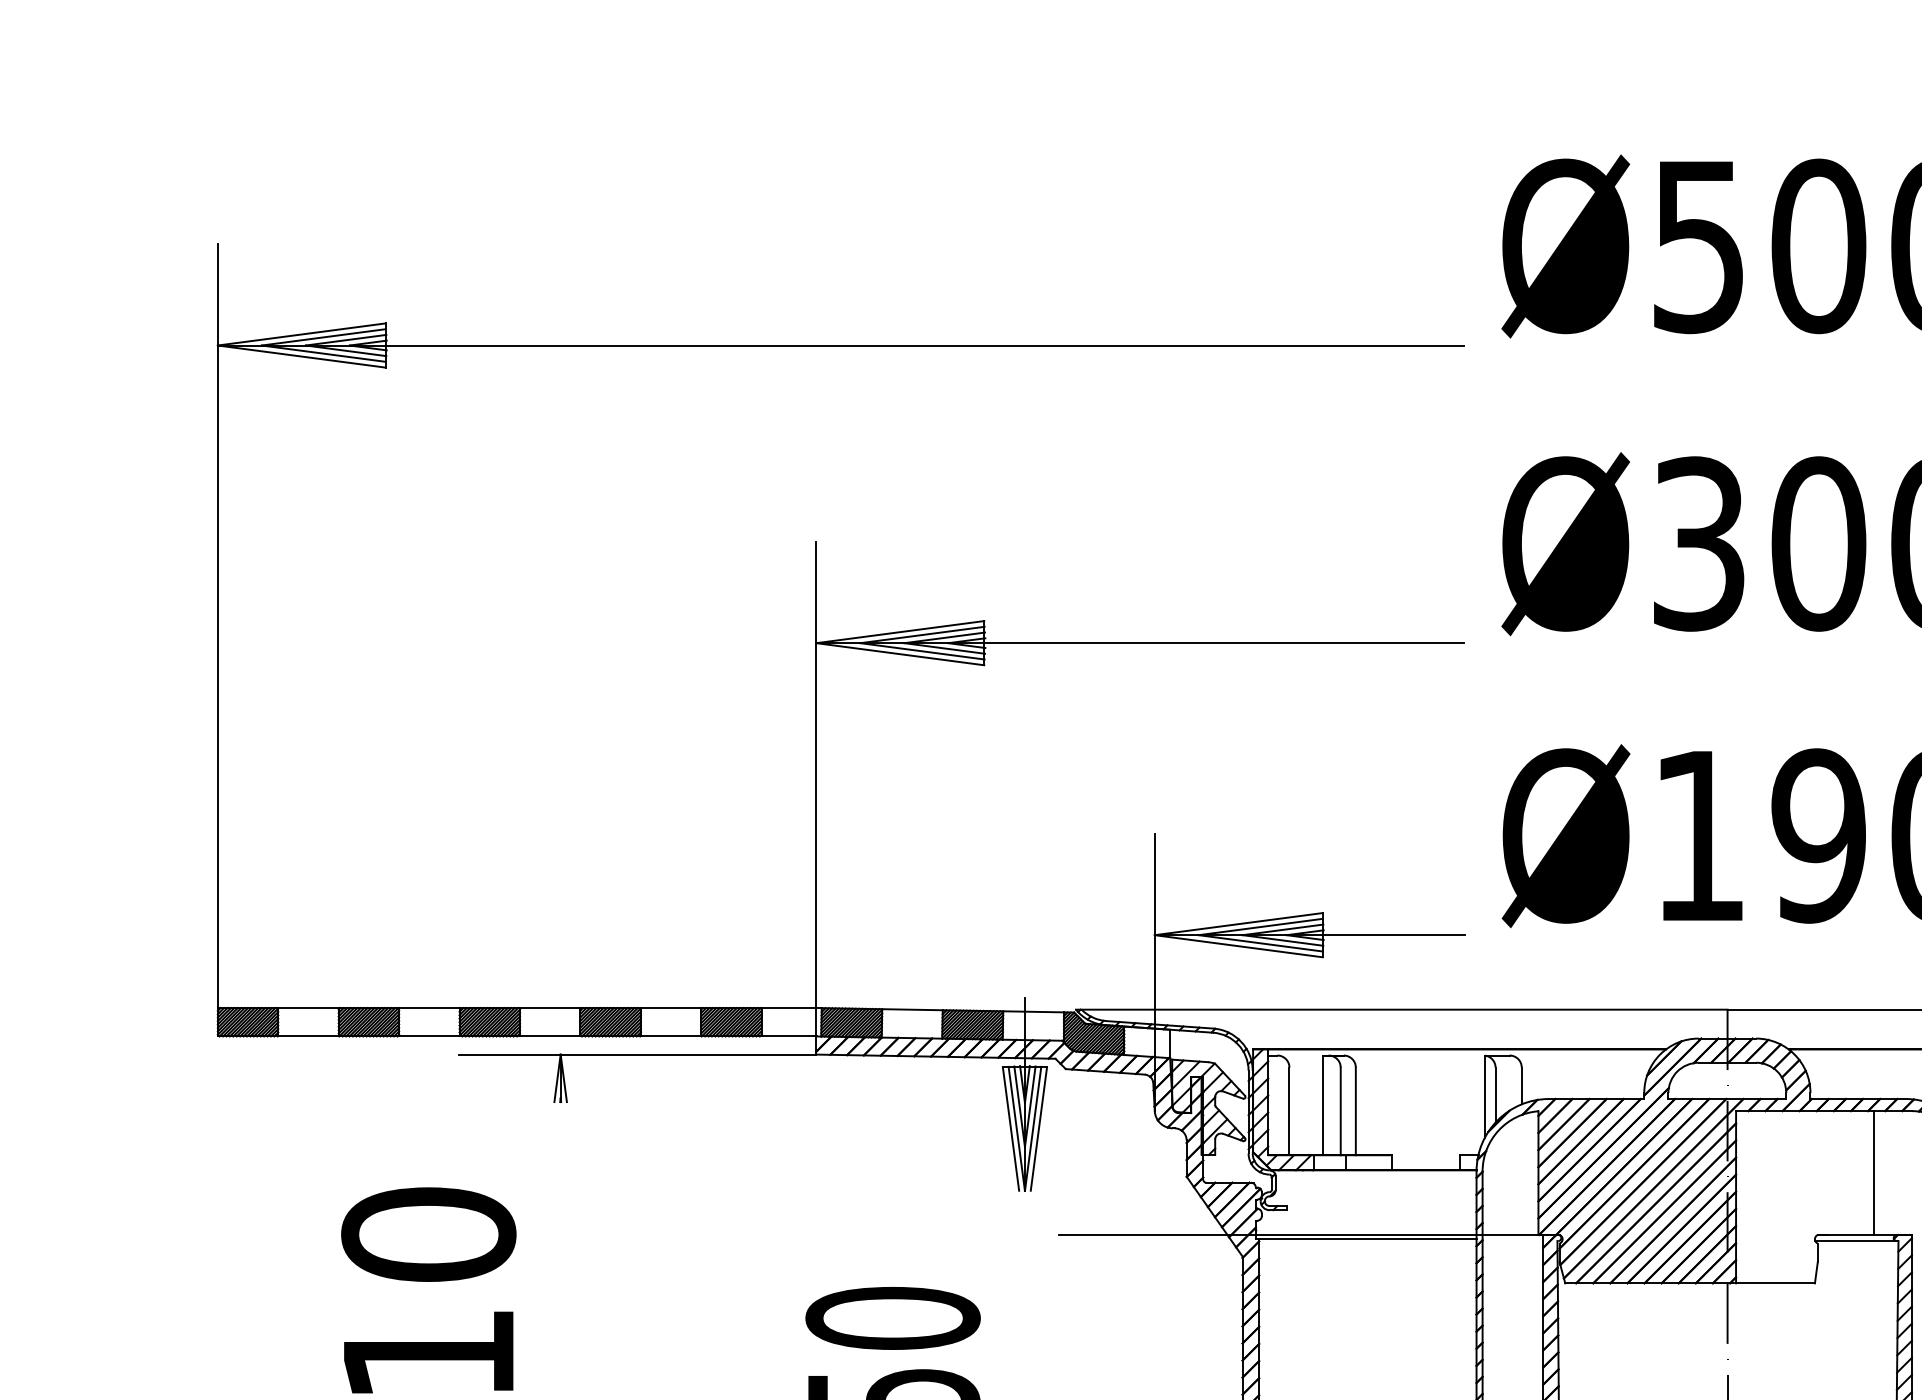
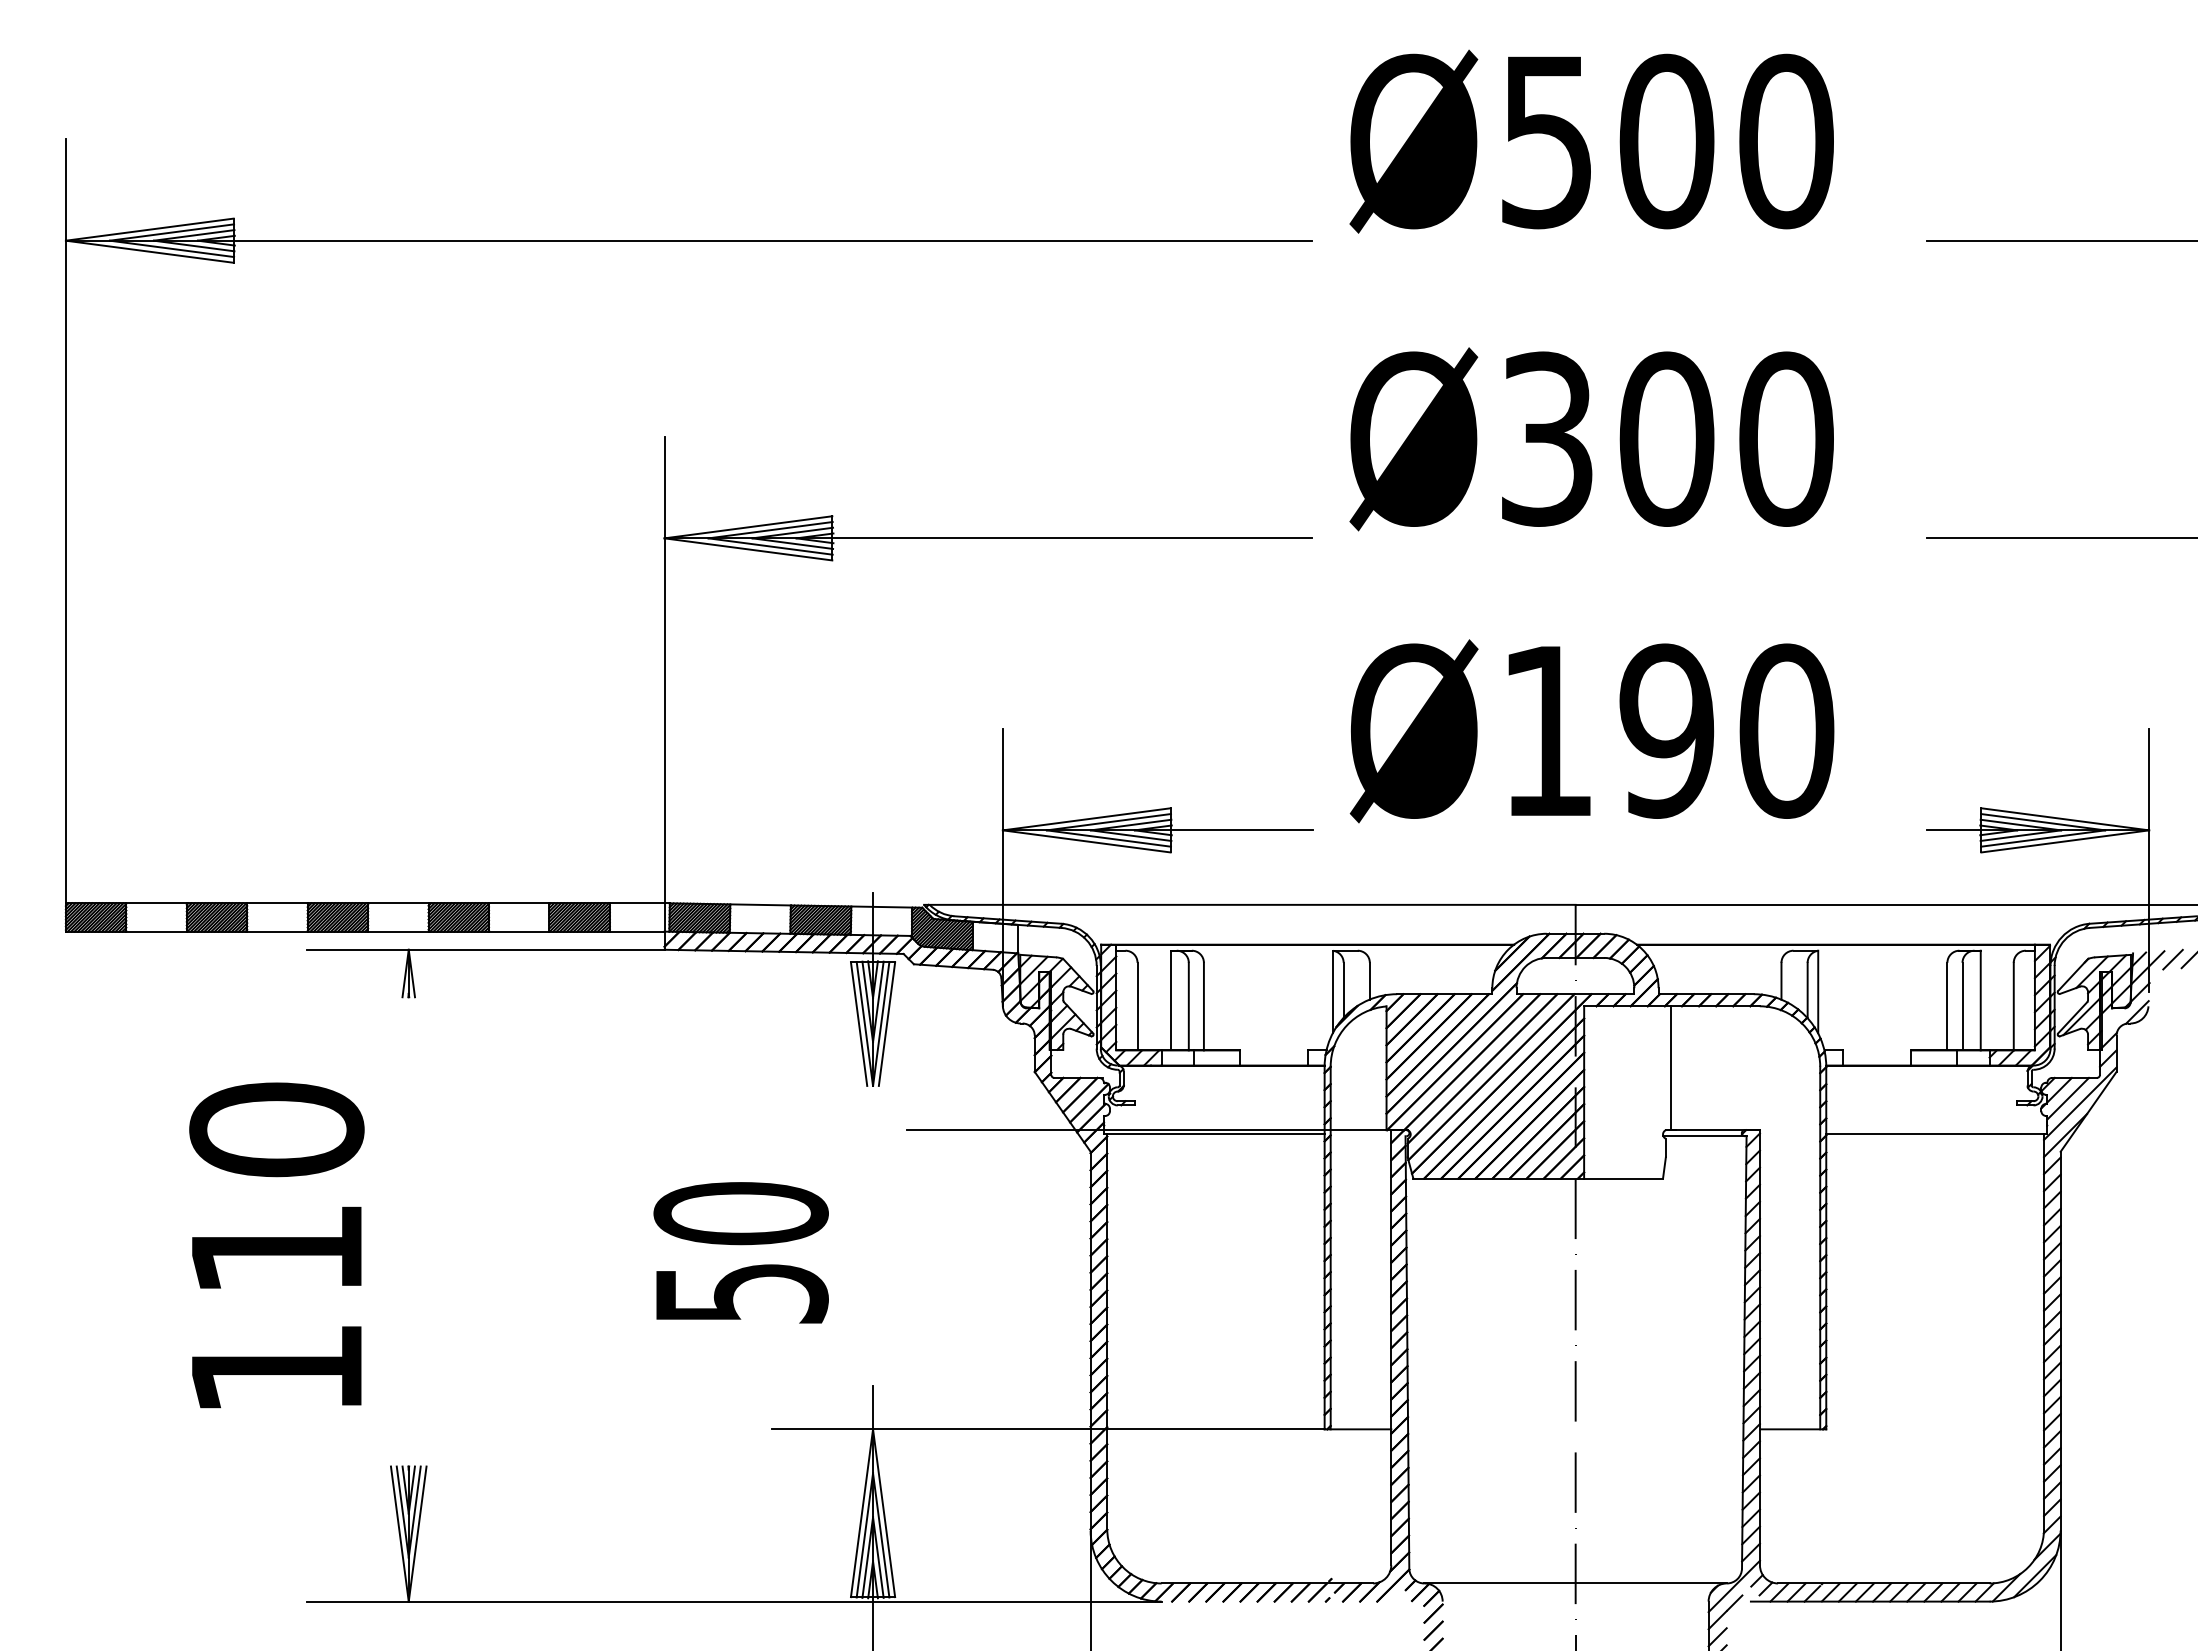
line: (1874, 1173) -> (1671, 1068), moved

